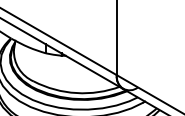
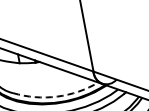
arc: (76, 93) -> (57, 97), solid -> dashed

